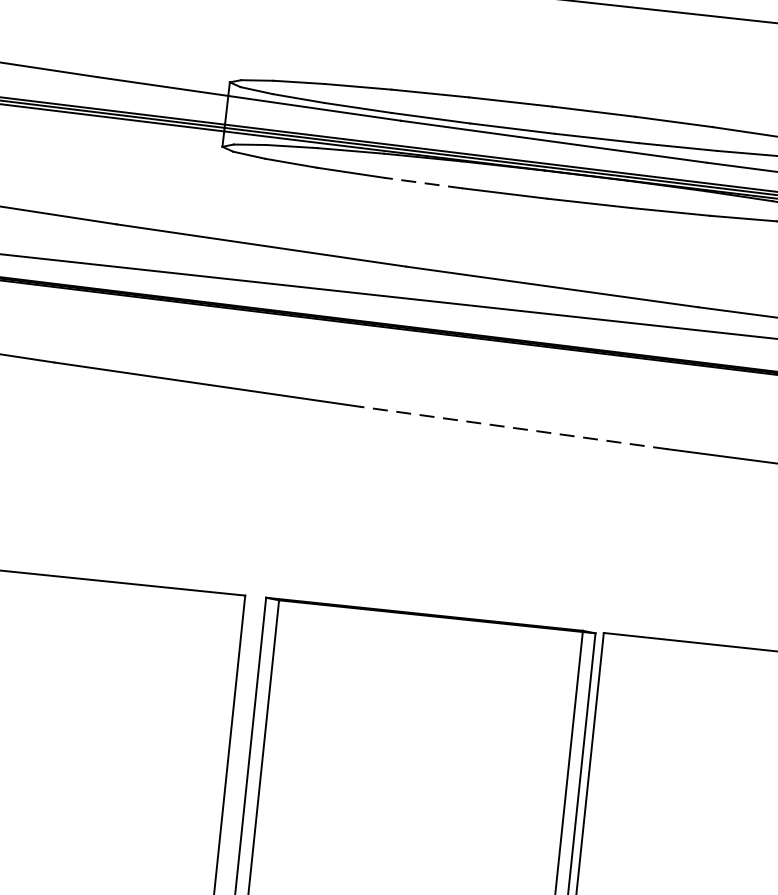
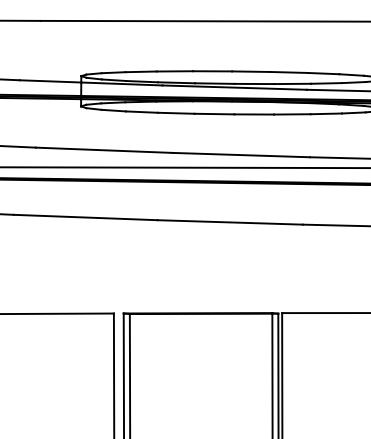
line: (424, 183) -> (176, 113), dashed -> solid
line: (514, 428) -> (230, 222), dashed -> solid

